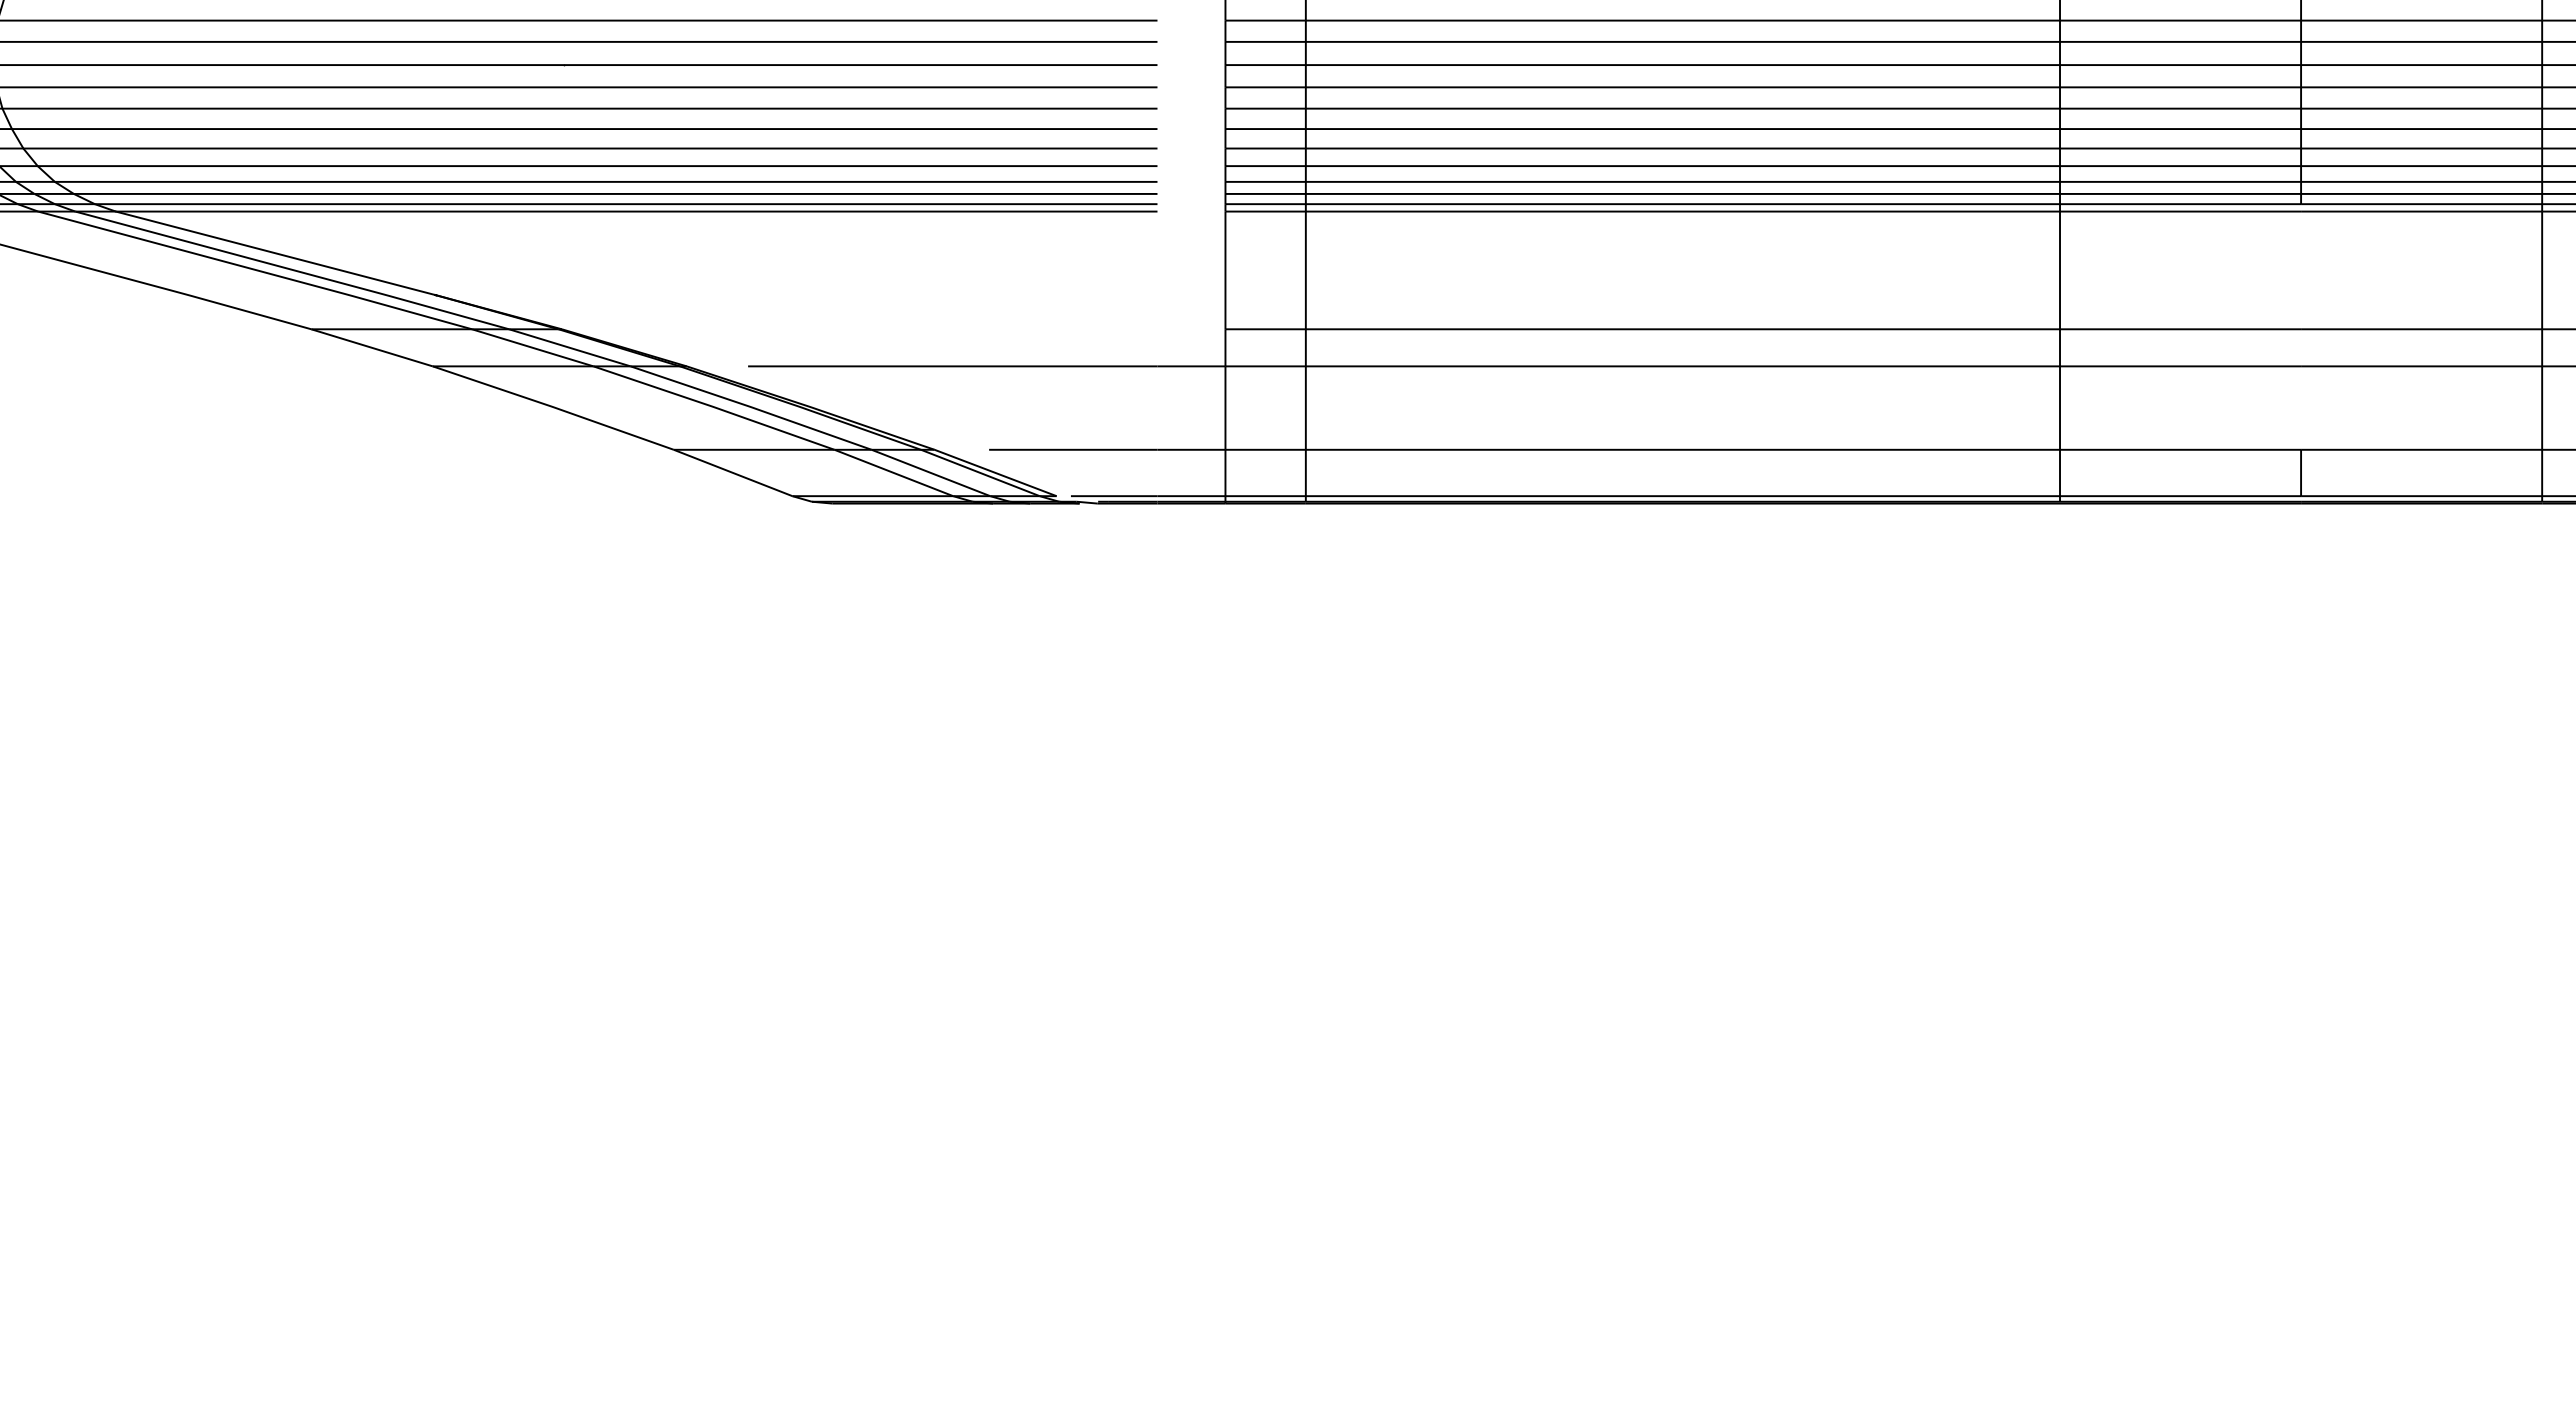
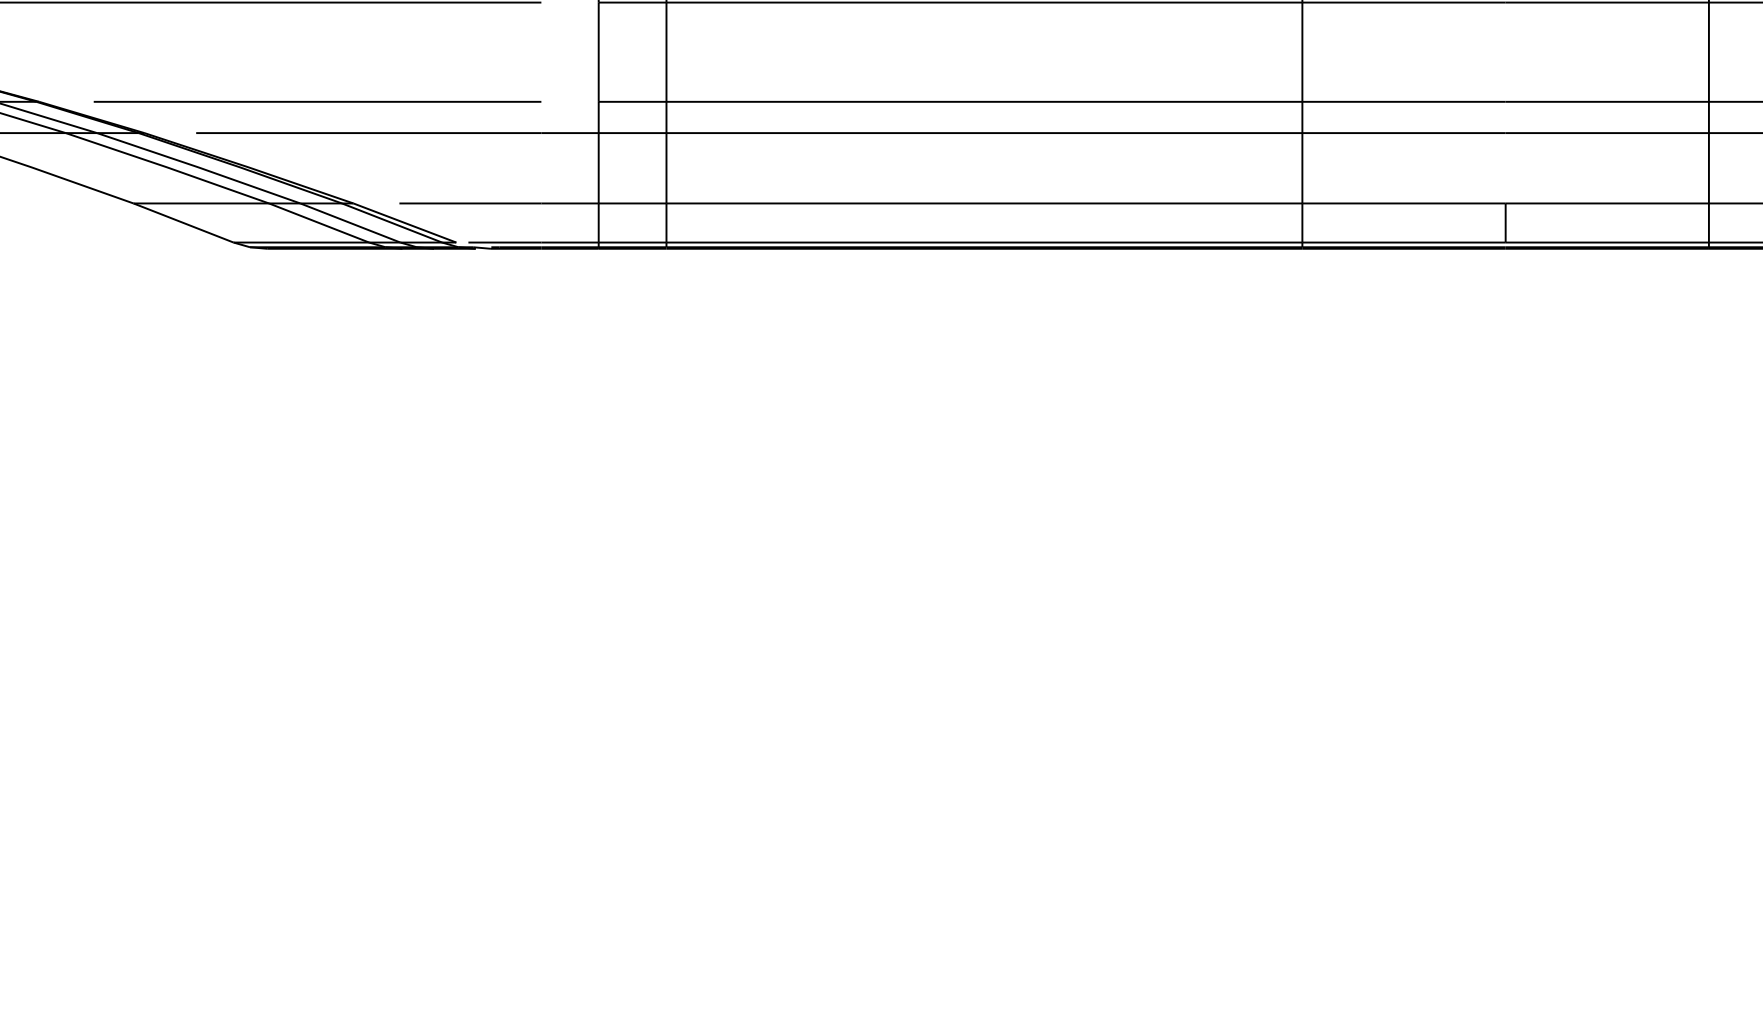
line: (891, 329) -> (317, 102), added

